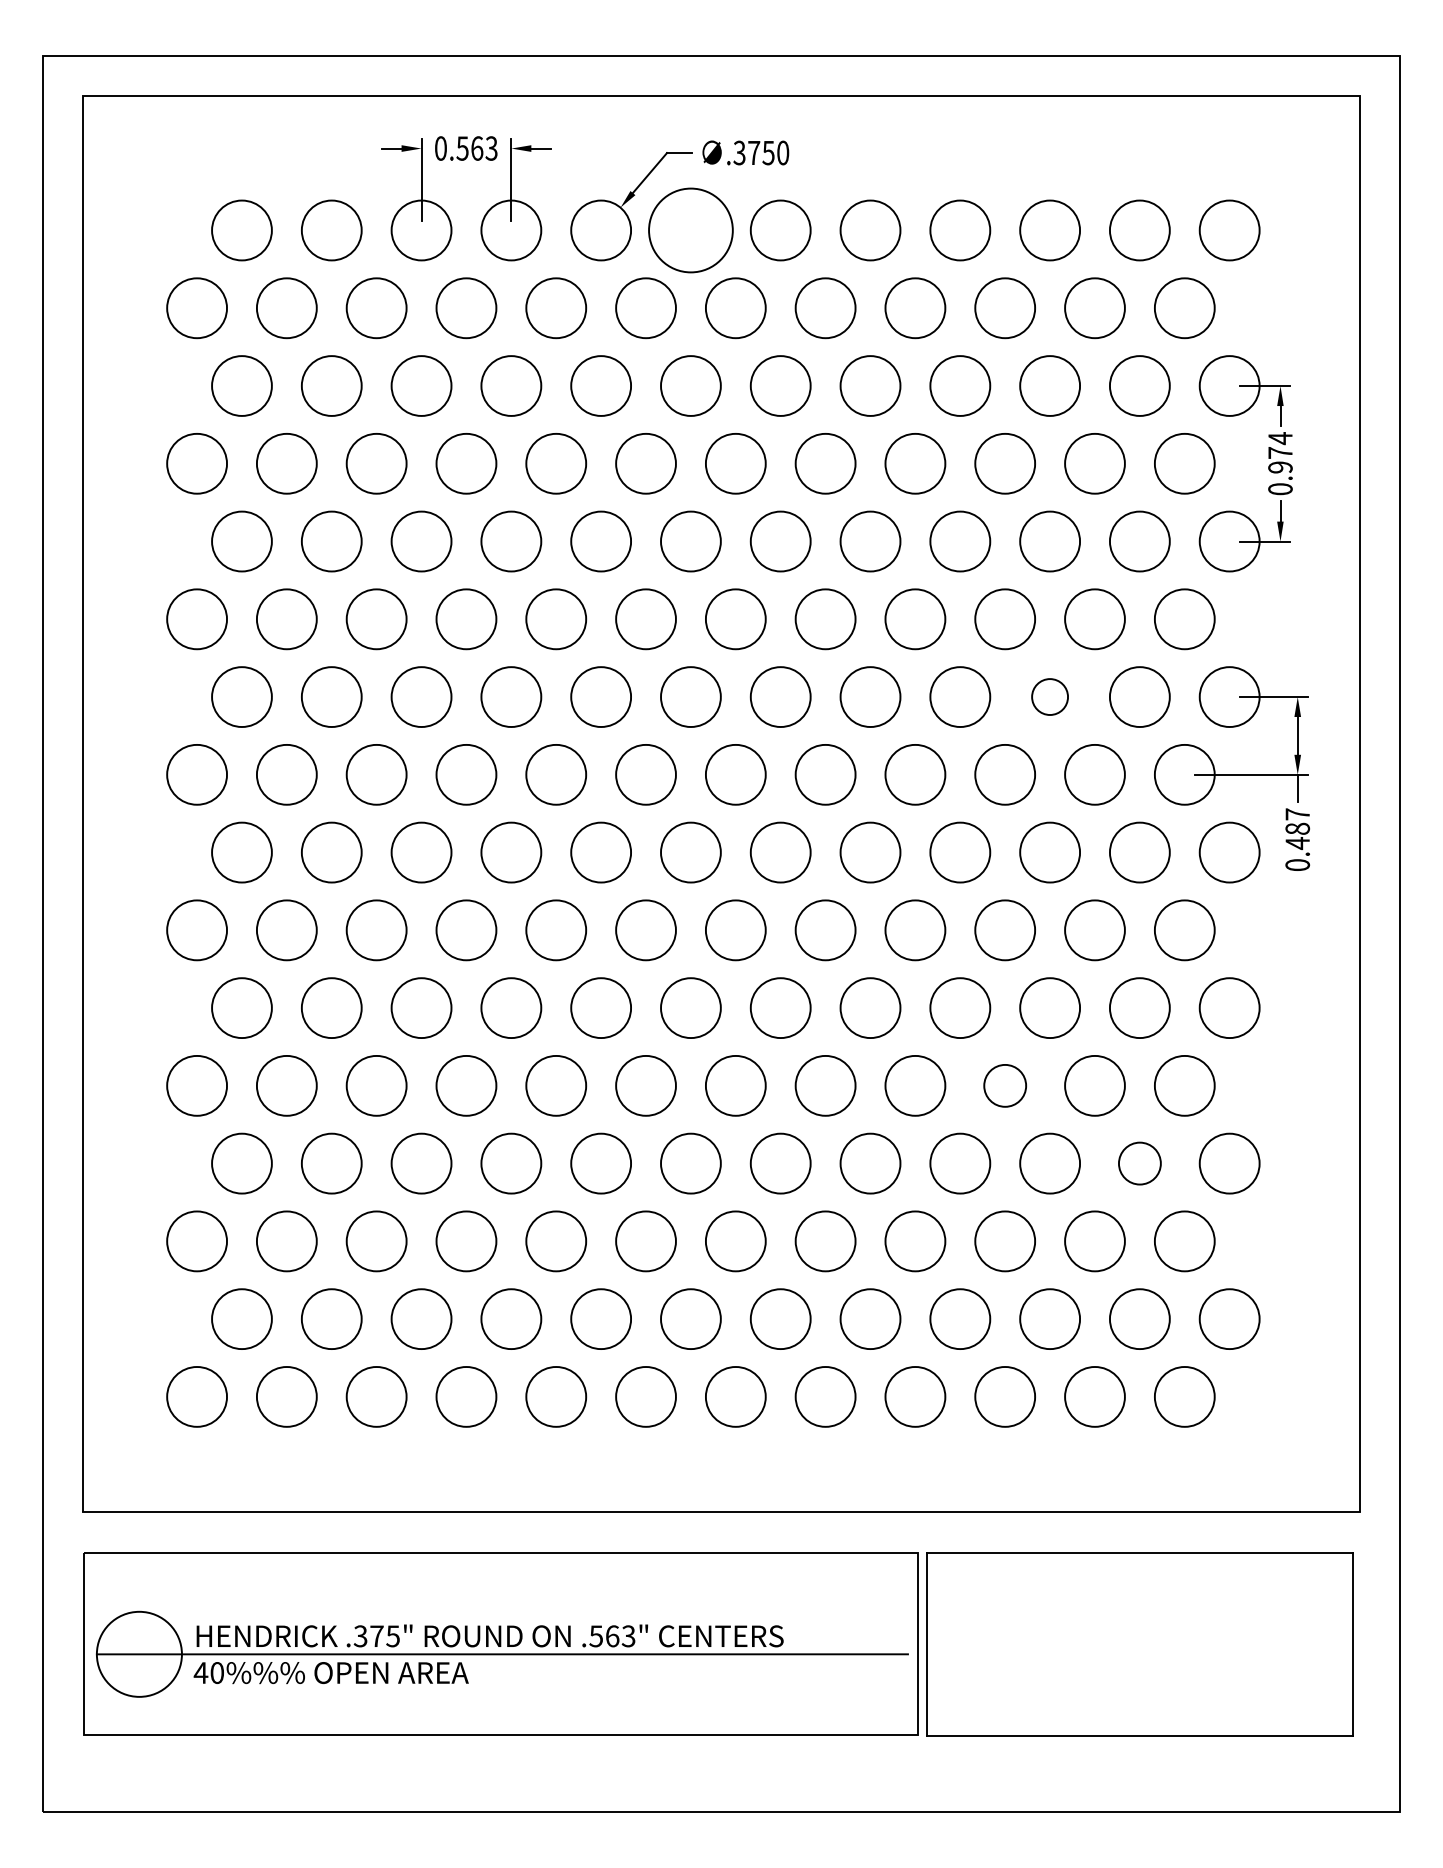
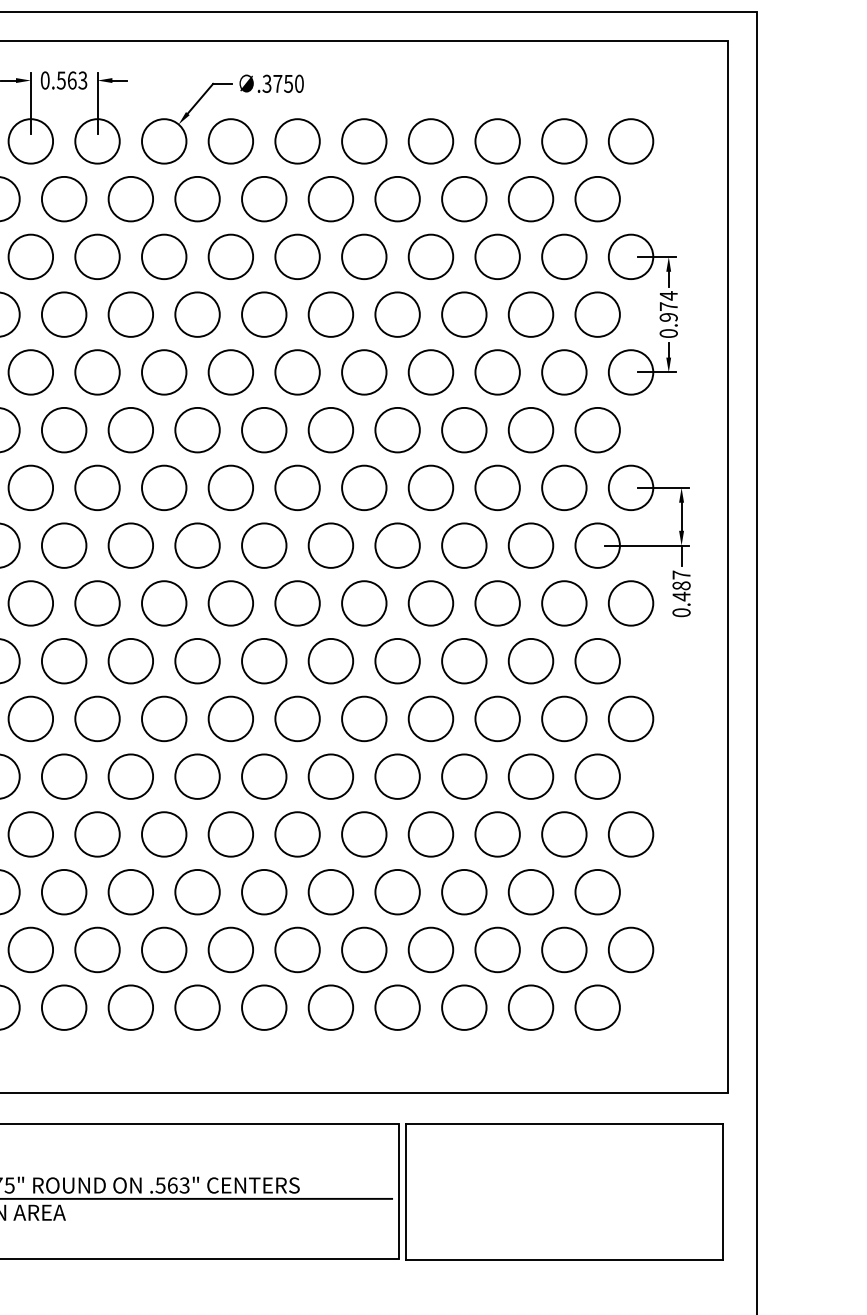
circle: (690, 230) -> (230, 141), size x0.71
circle: (1049, 696) -> (497, 487), size x1.67
circle: (1005, 1085) -> (464, 776), size x1.43
circle: (1139, 1163) -> (564, 834), size x1.43

